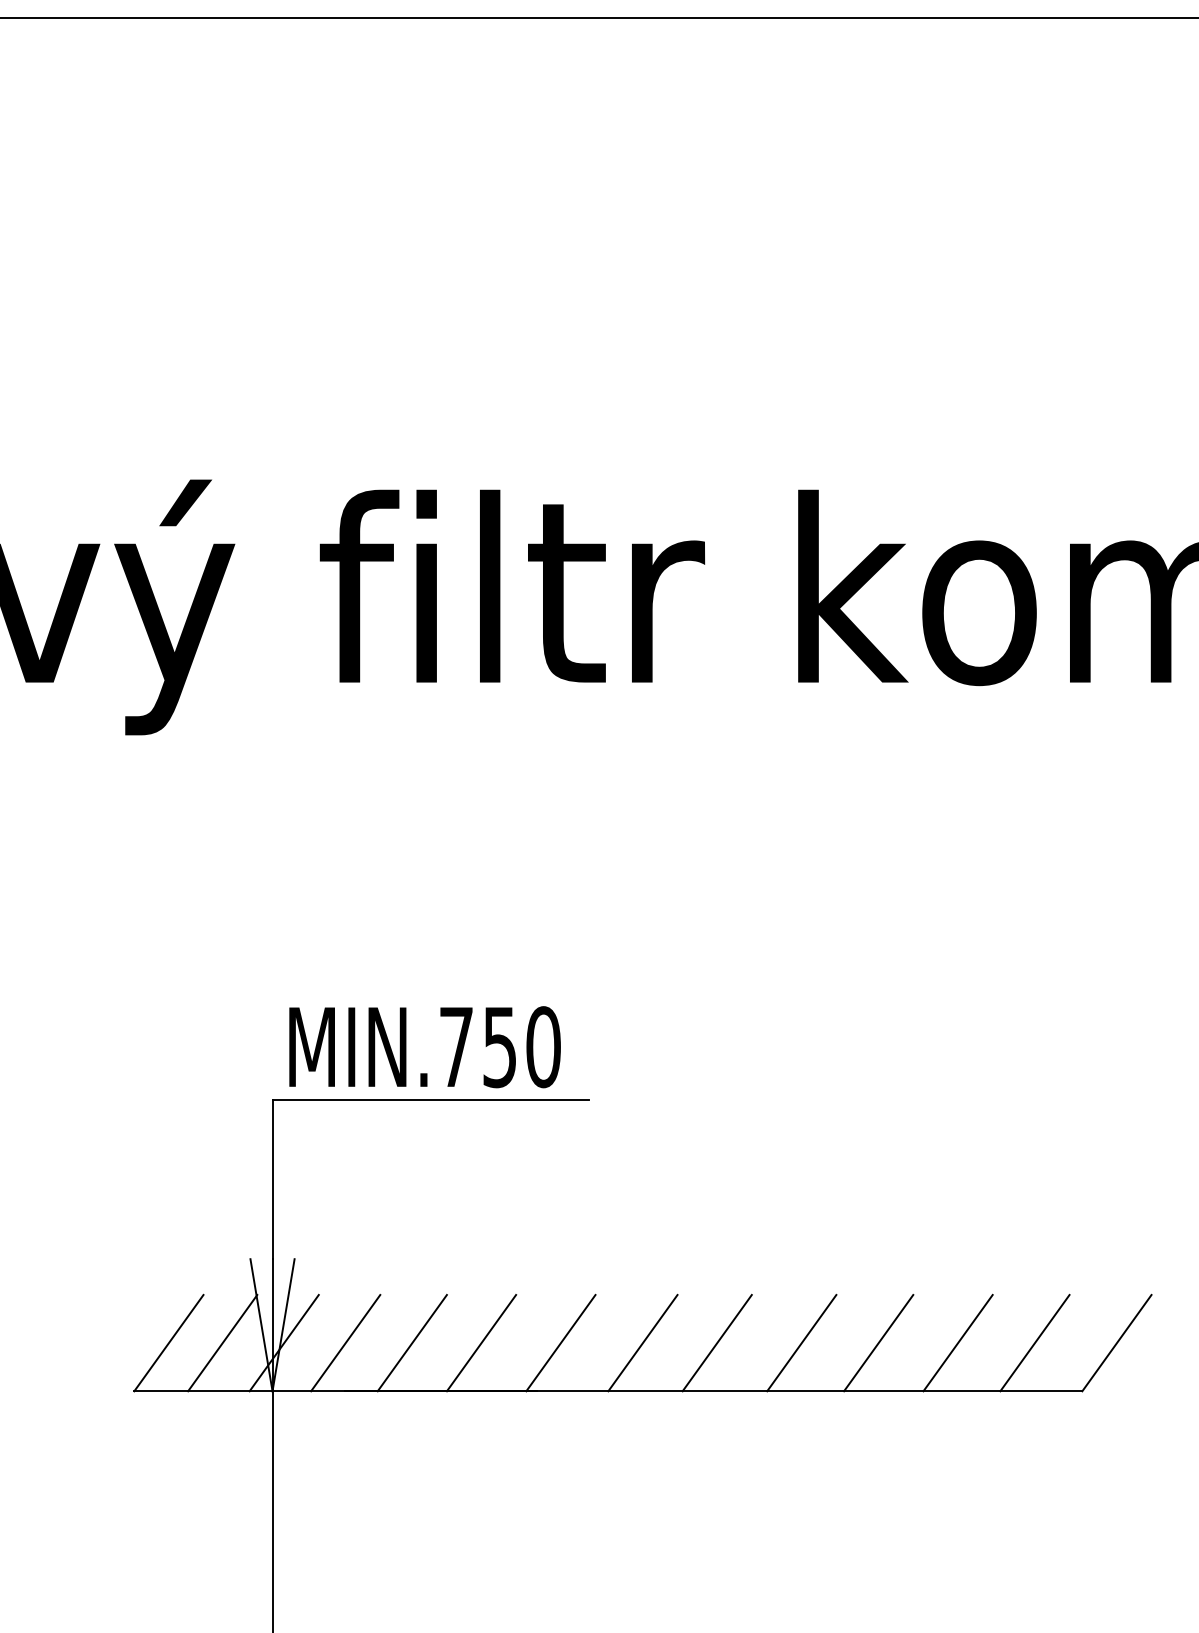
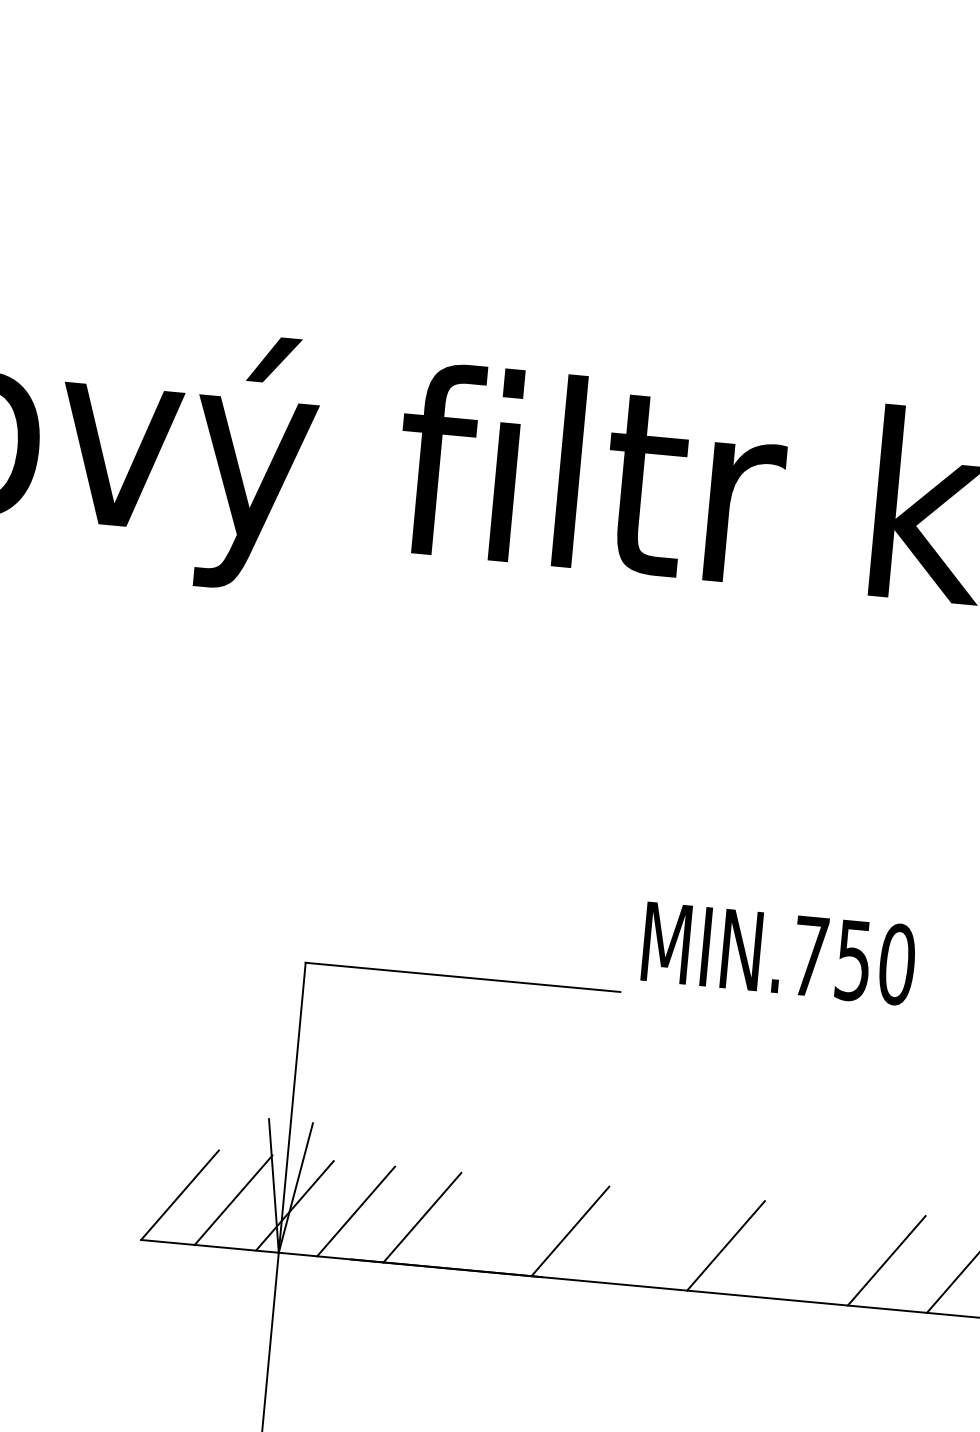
text: (424, 1047) -> (778, 953), moved
line: (481, 1342) -> (491, 1223), removed
line: (642, 1342) -> (651, 1238), removed
line: (801, 1342) -> (809, 1253), removed

